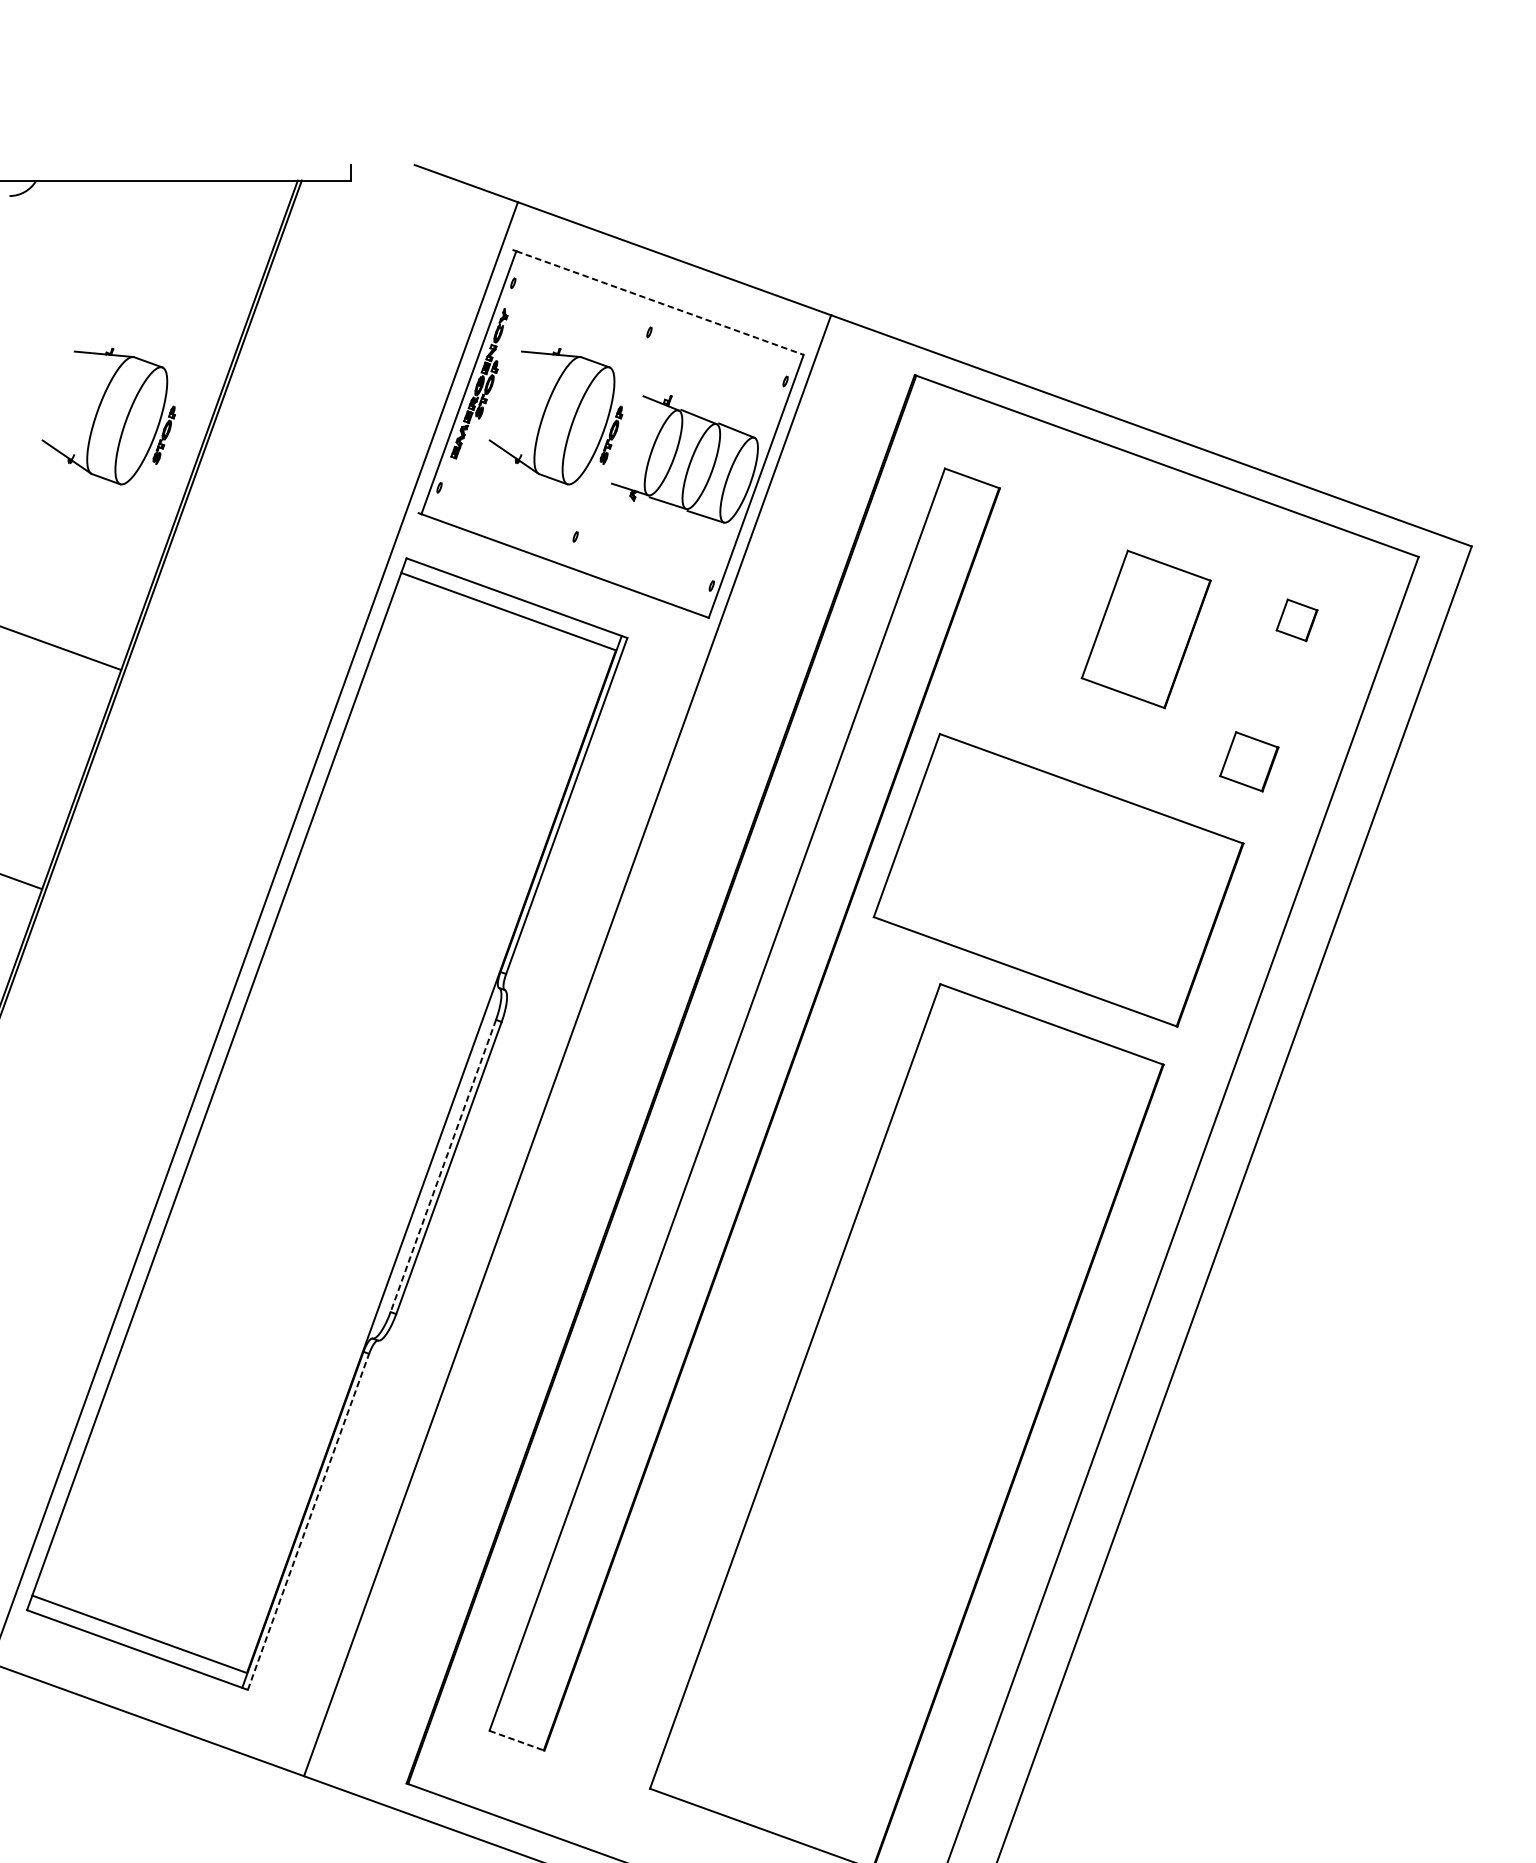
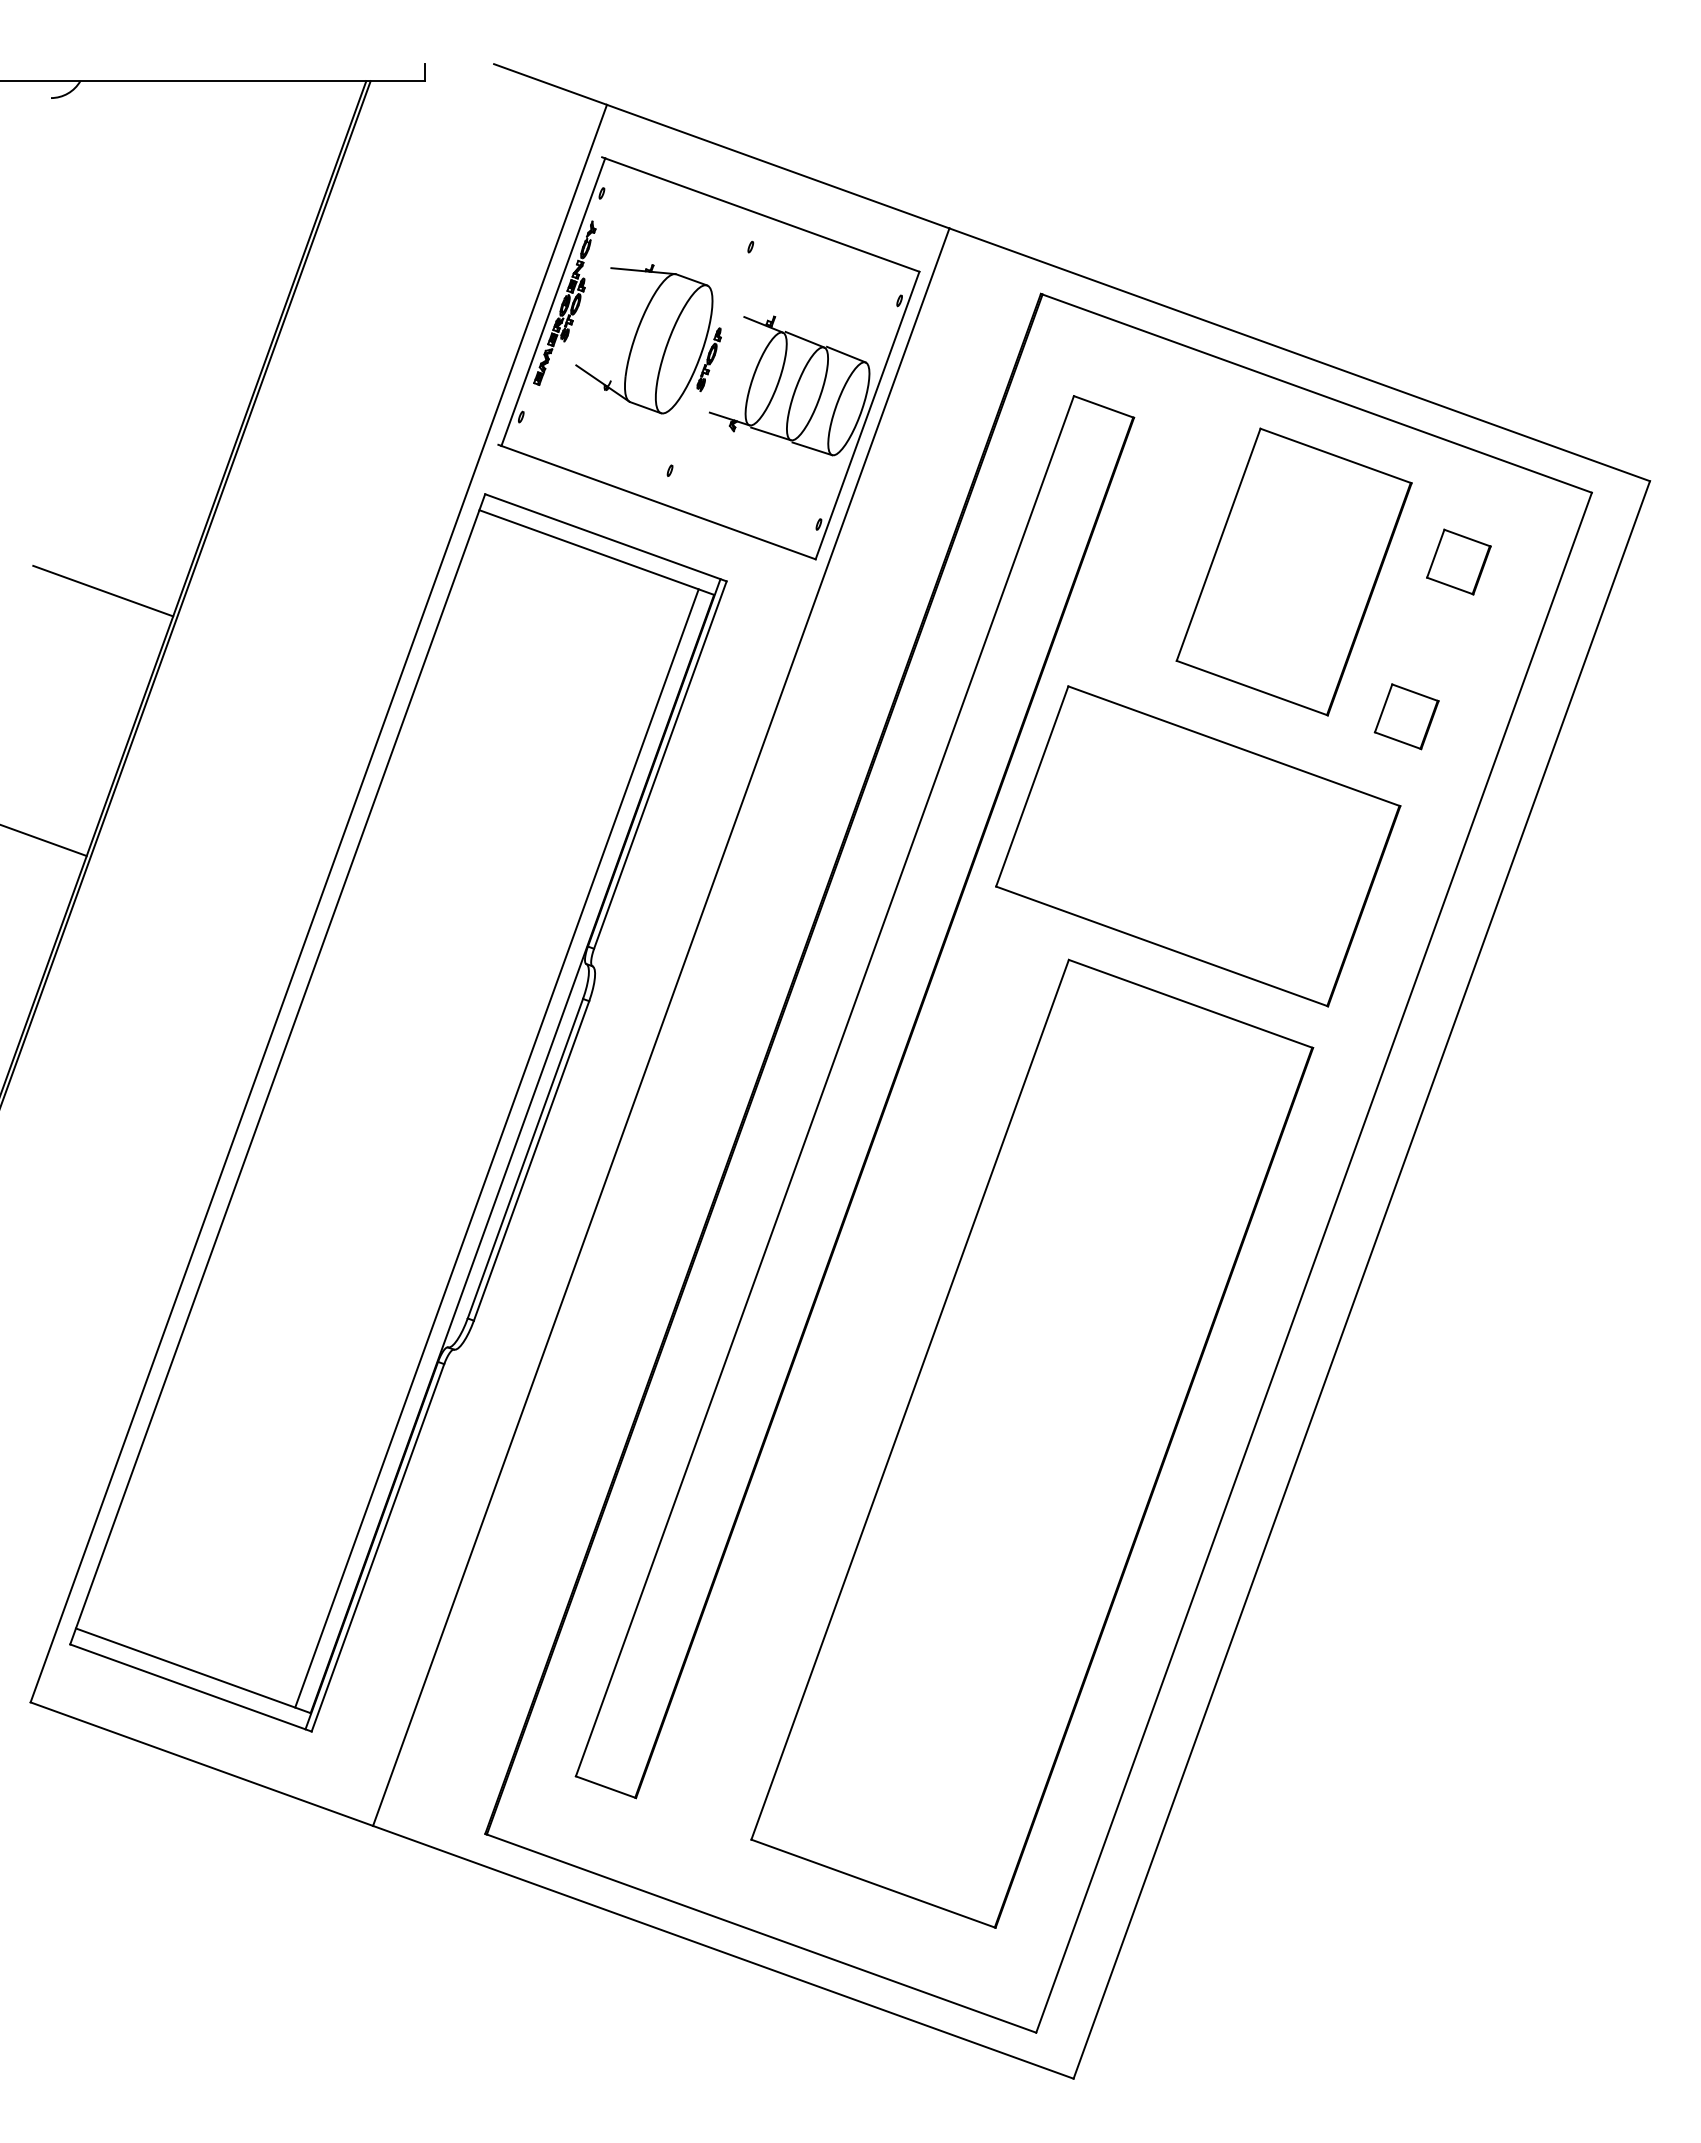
line: (660, 303) -> (762, 215), dashed -> solid
part: (108, 416) -> (159, 339), removed
part: (1296, 619) -> (1458, 561), size x1.43
part: (1145, 628) -> (1293, 571), size x1.67
line: (416, 1156) -> (496, 1148), added
line: (443, 1165) -> (525, 1158), dashed -> solid
line: (309, 1521) -> (378, 1547), dashed -> solid
line: (516, 1741) -> (605, 1787), dashed -> solid

